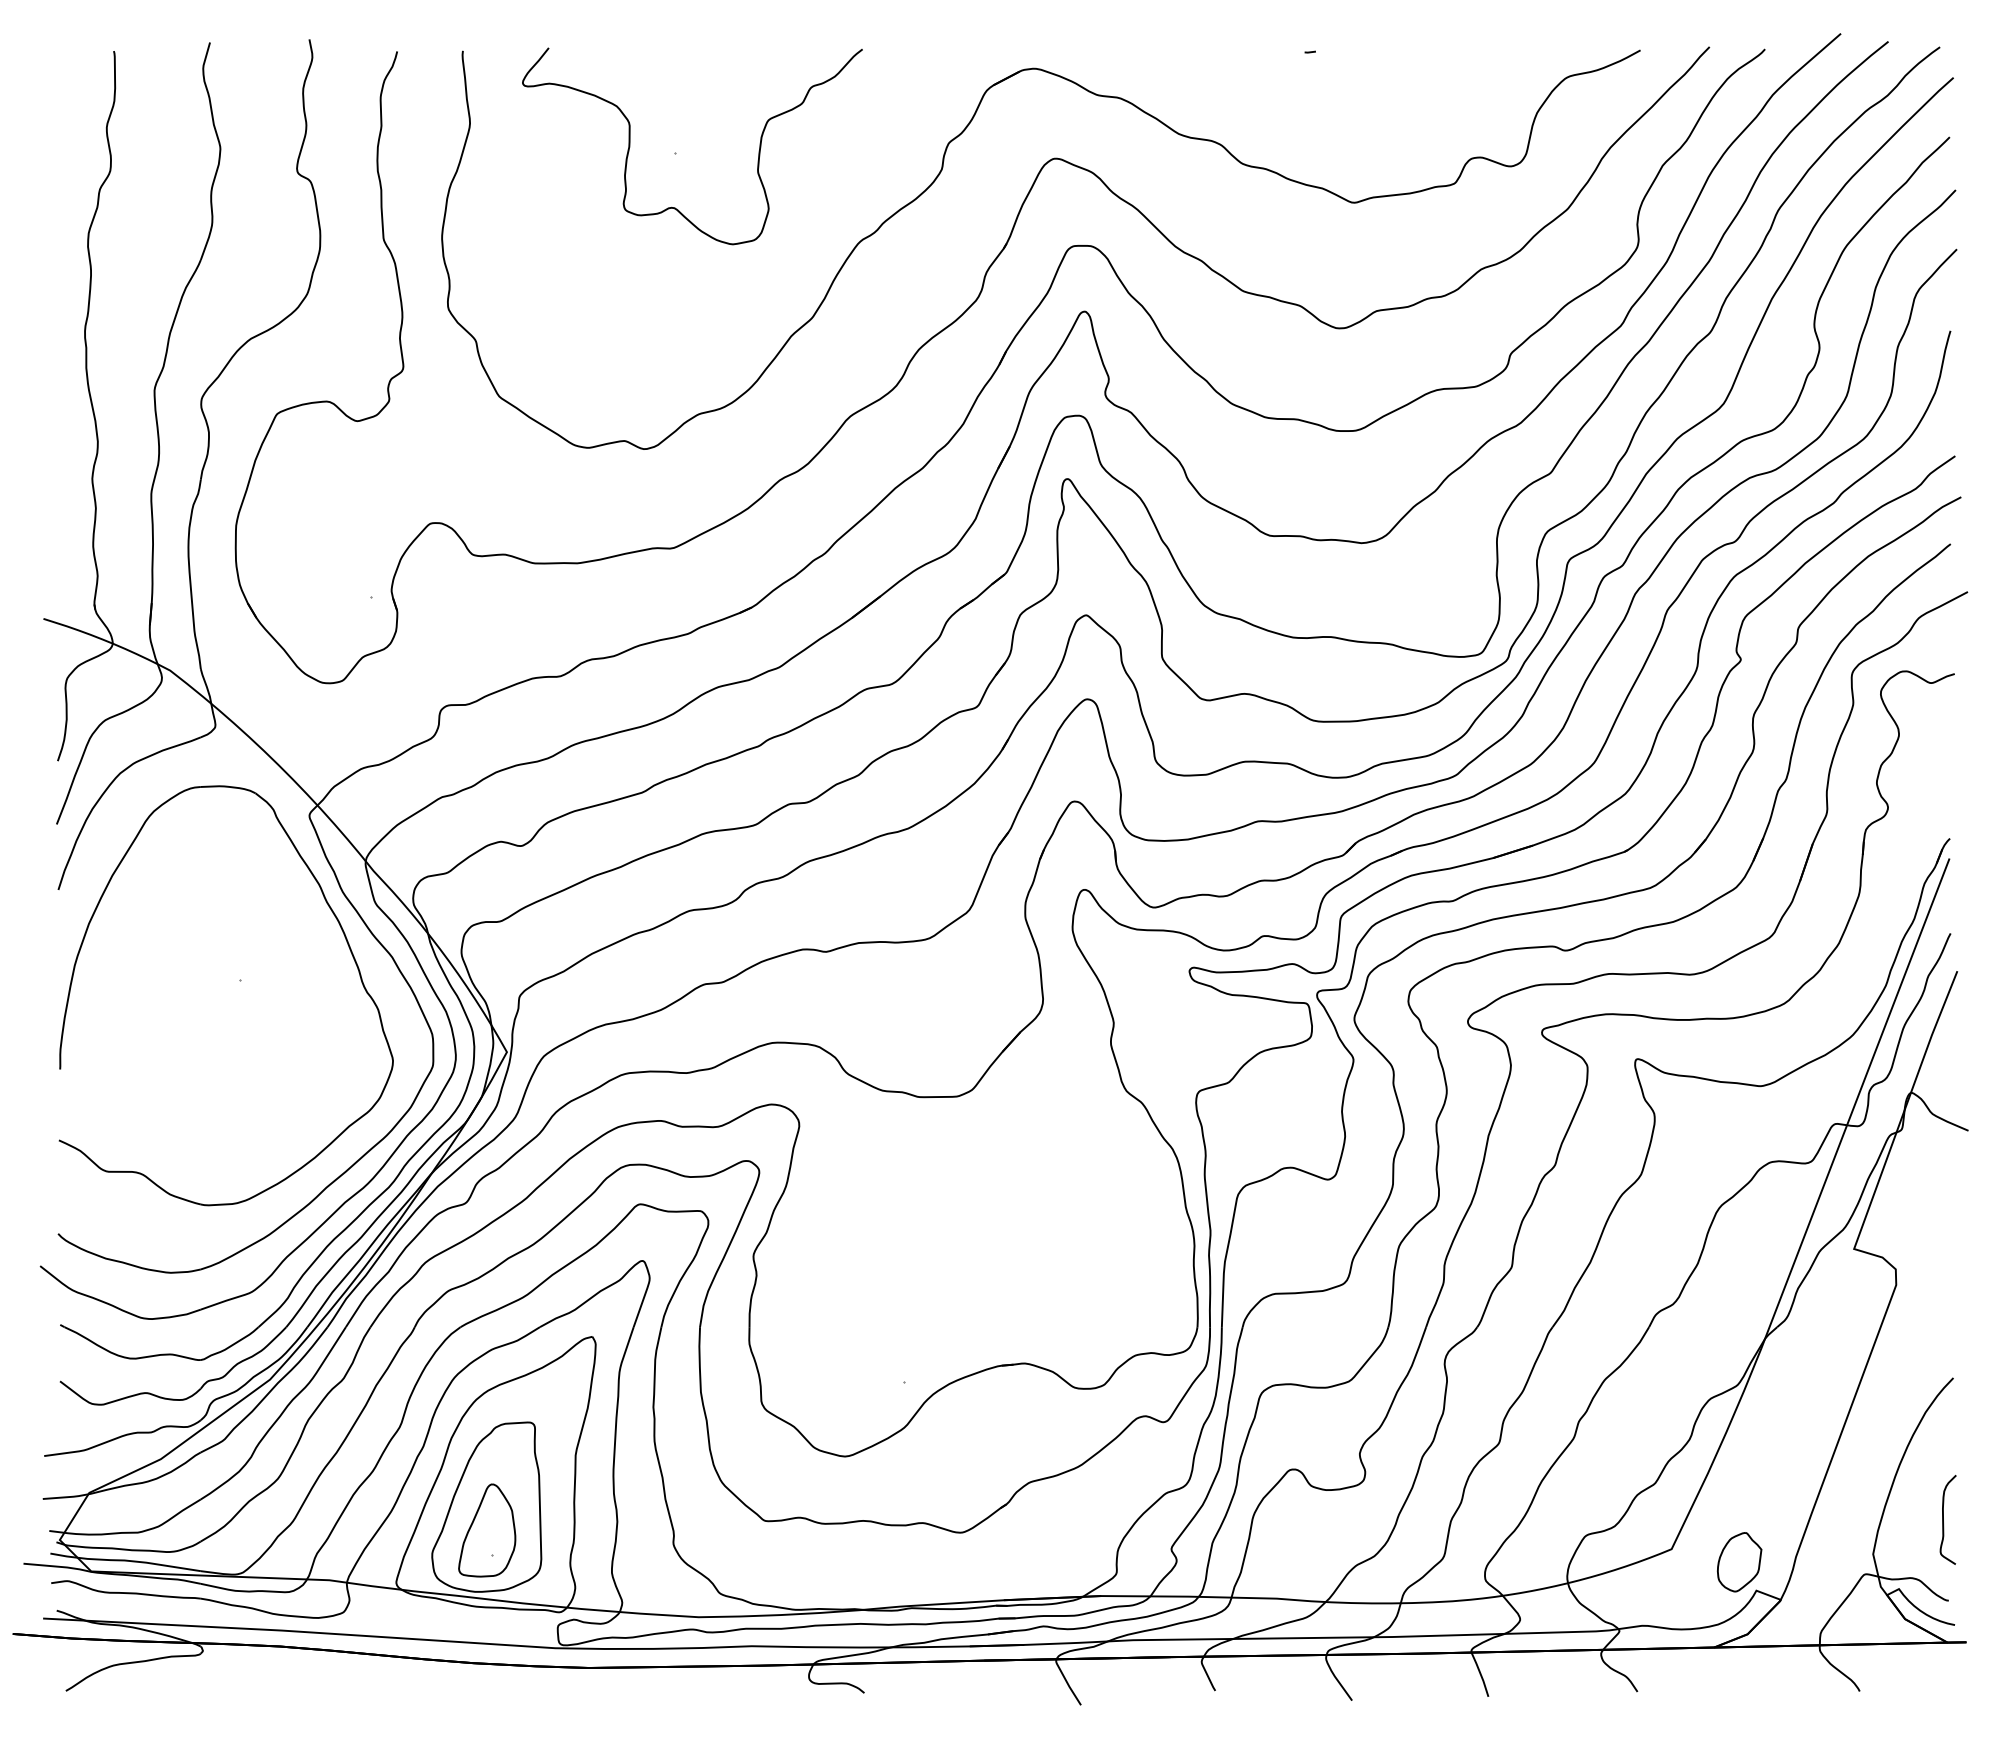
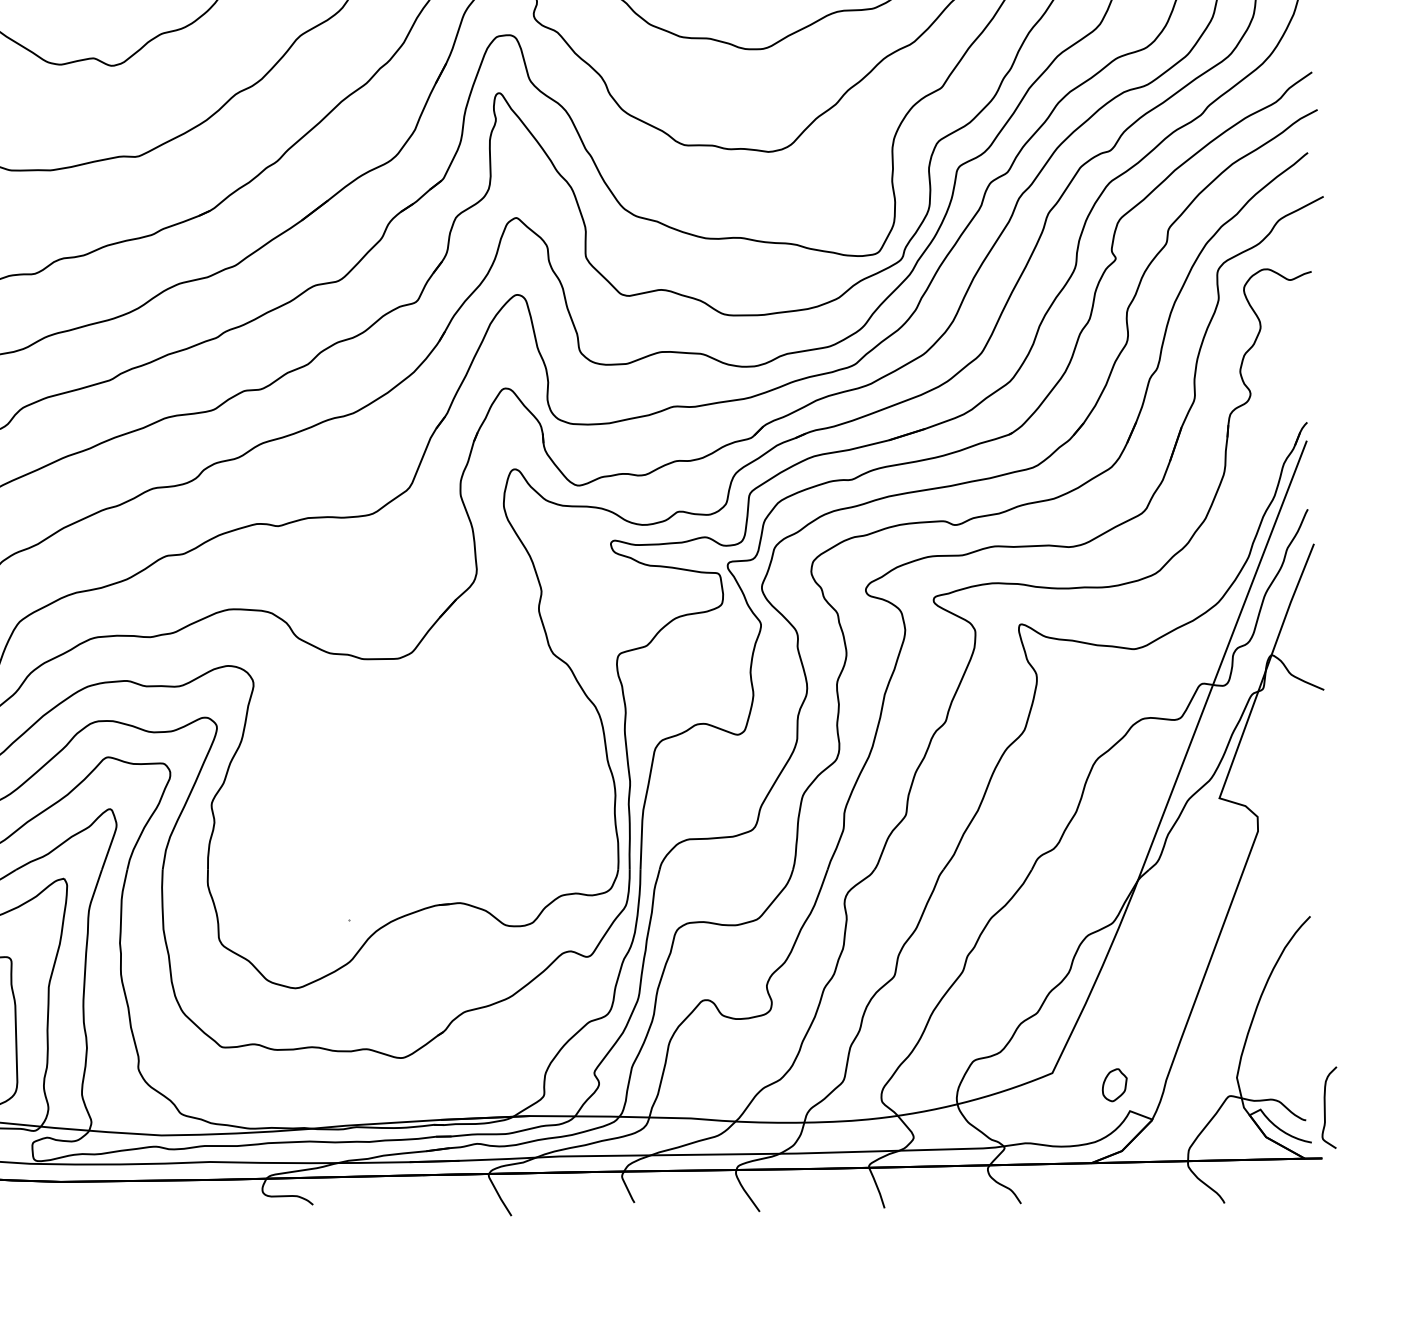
curve: (1943, 1519) -> (1325, 1107), moved
part: (1739, 1562) -> (1114, 1085), size x0.6

